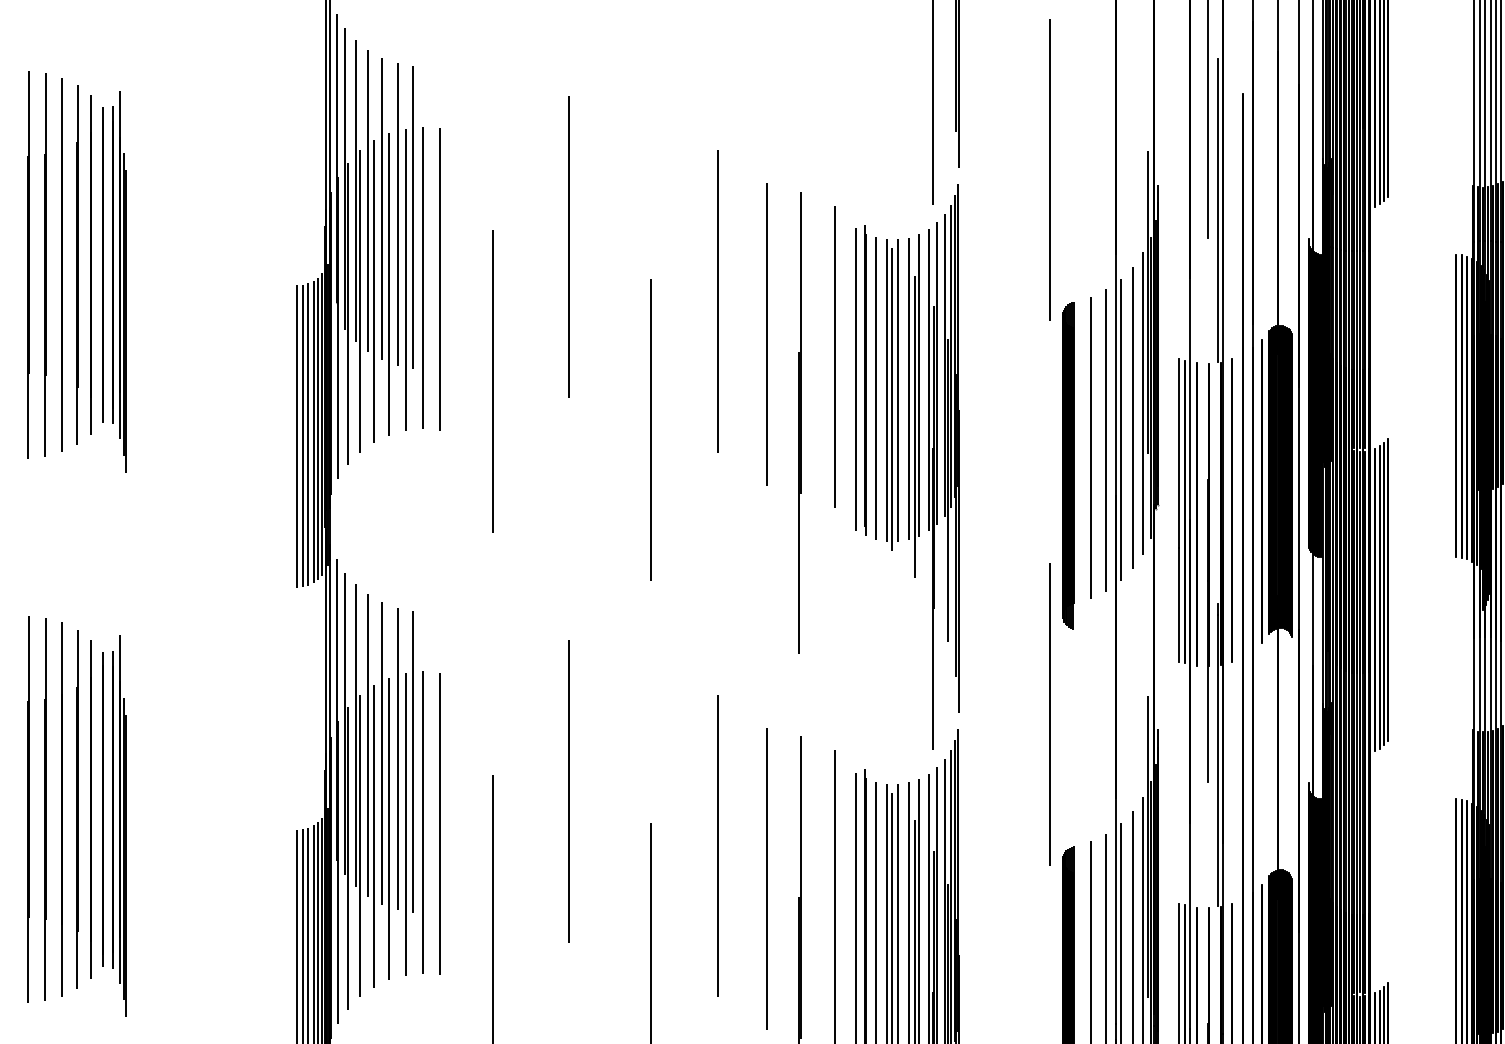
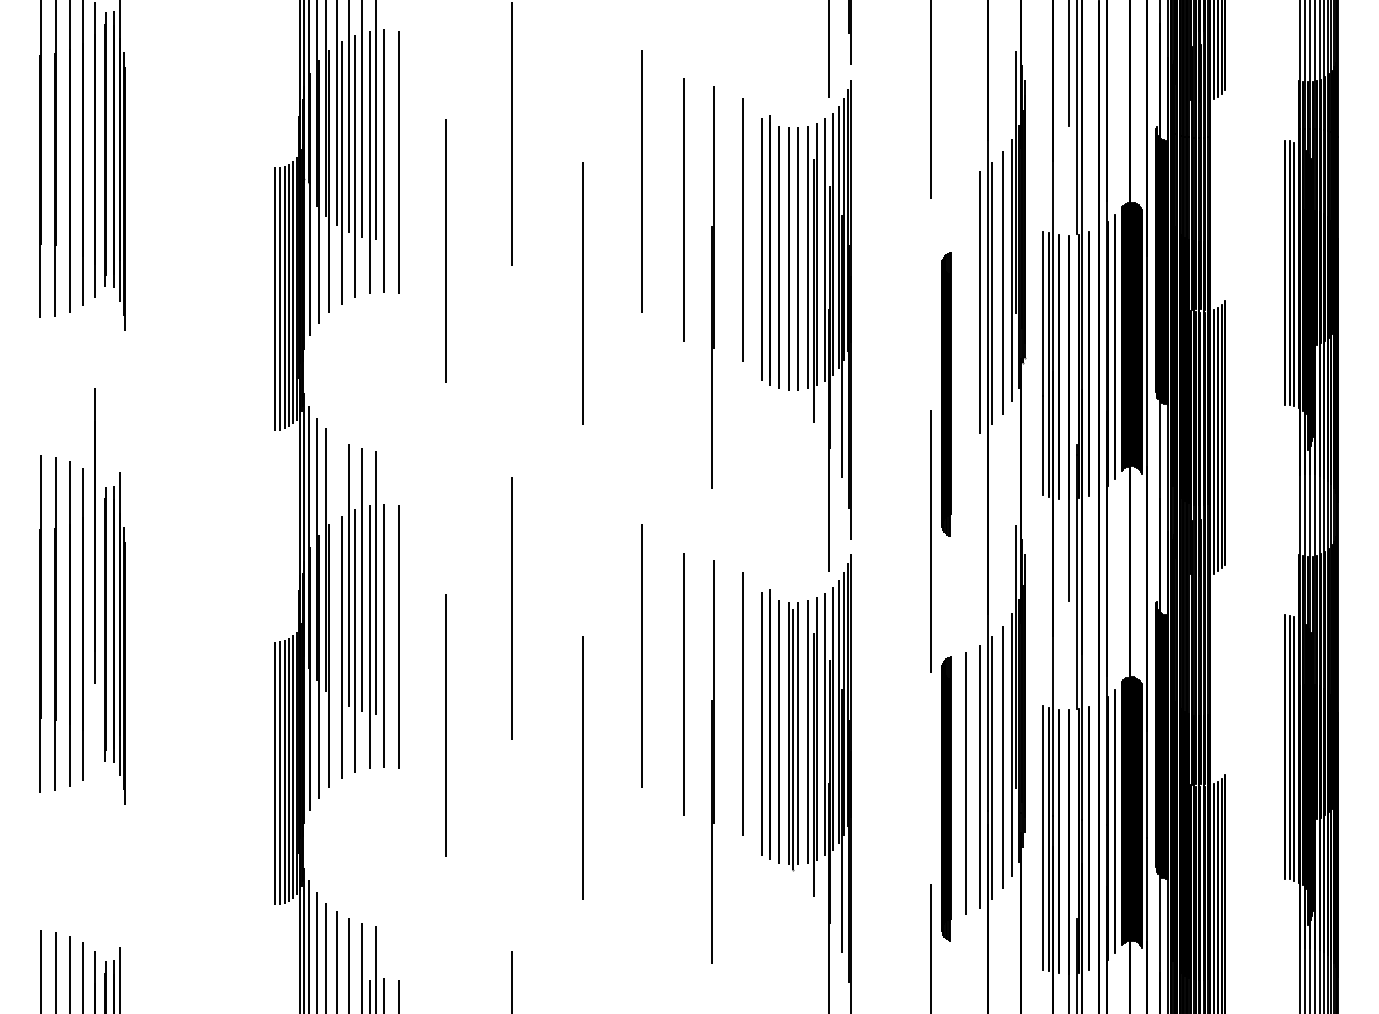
line: (892, 399) -> (793, 266), removed
line: (1089, 447) -> (965, 308), removed
part: (1068, 465) -> (946, 394), moved
line: (367, 745) -> (336, 568), removed
line: (90, 808) -> (94, 535), moved

